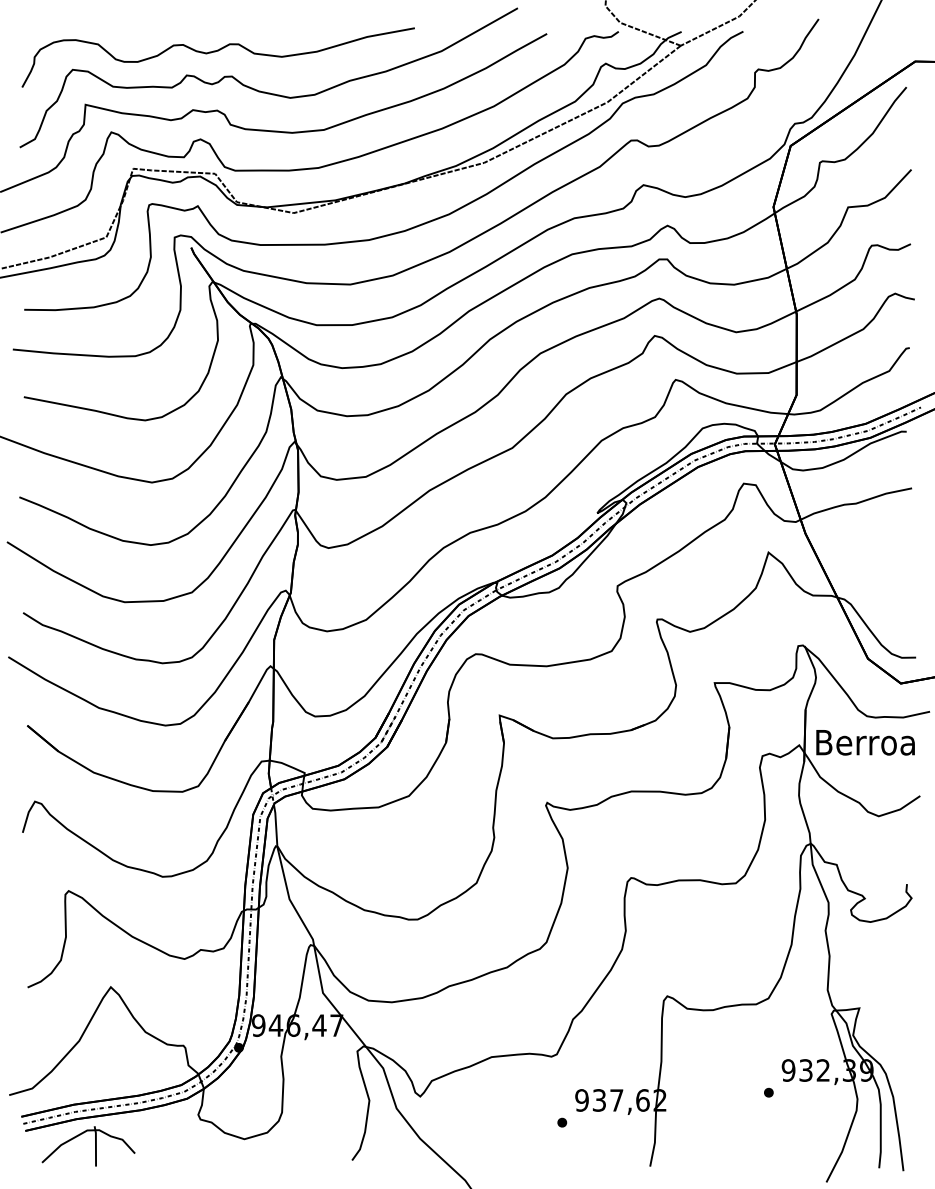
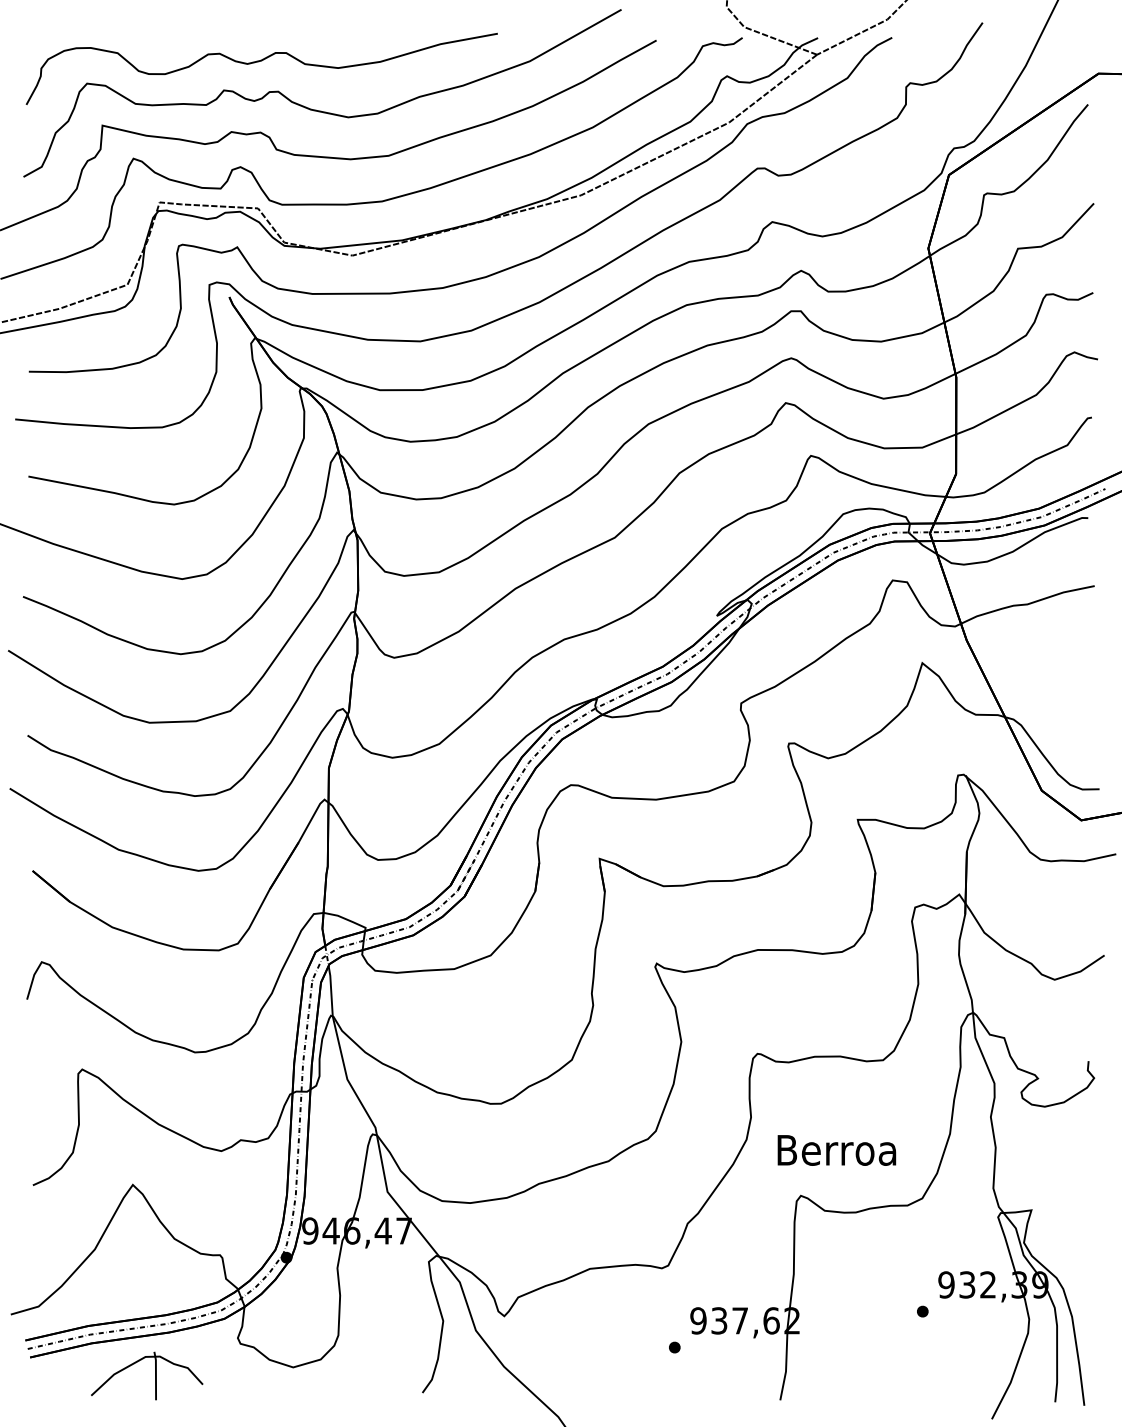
text: (865, 742) -> (836, 1150), moved
part: (95, 1145) -> (155, 1375), moved

